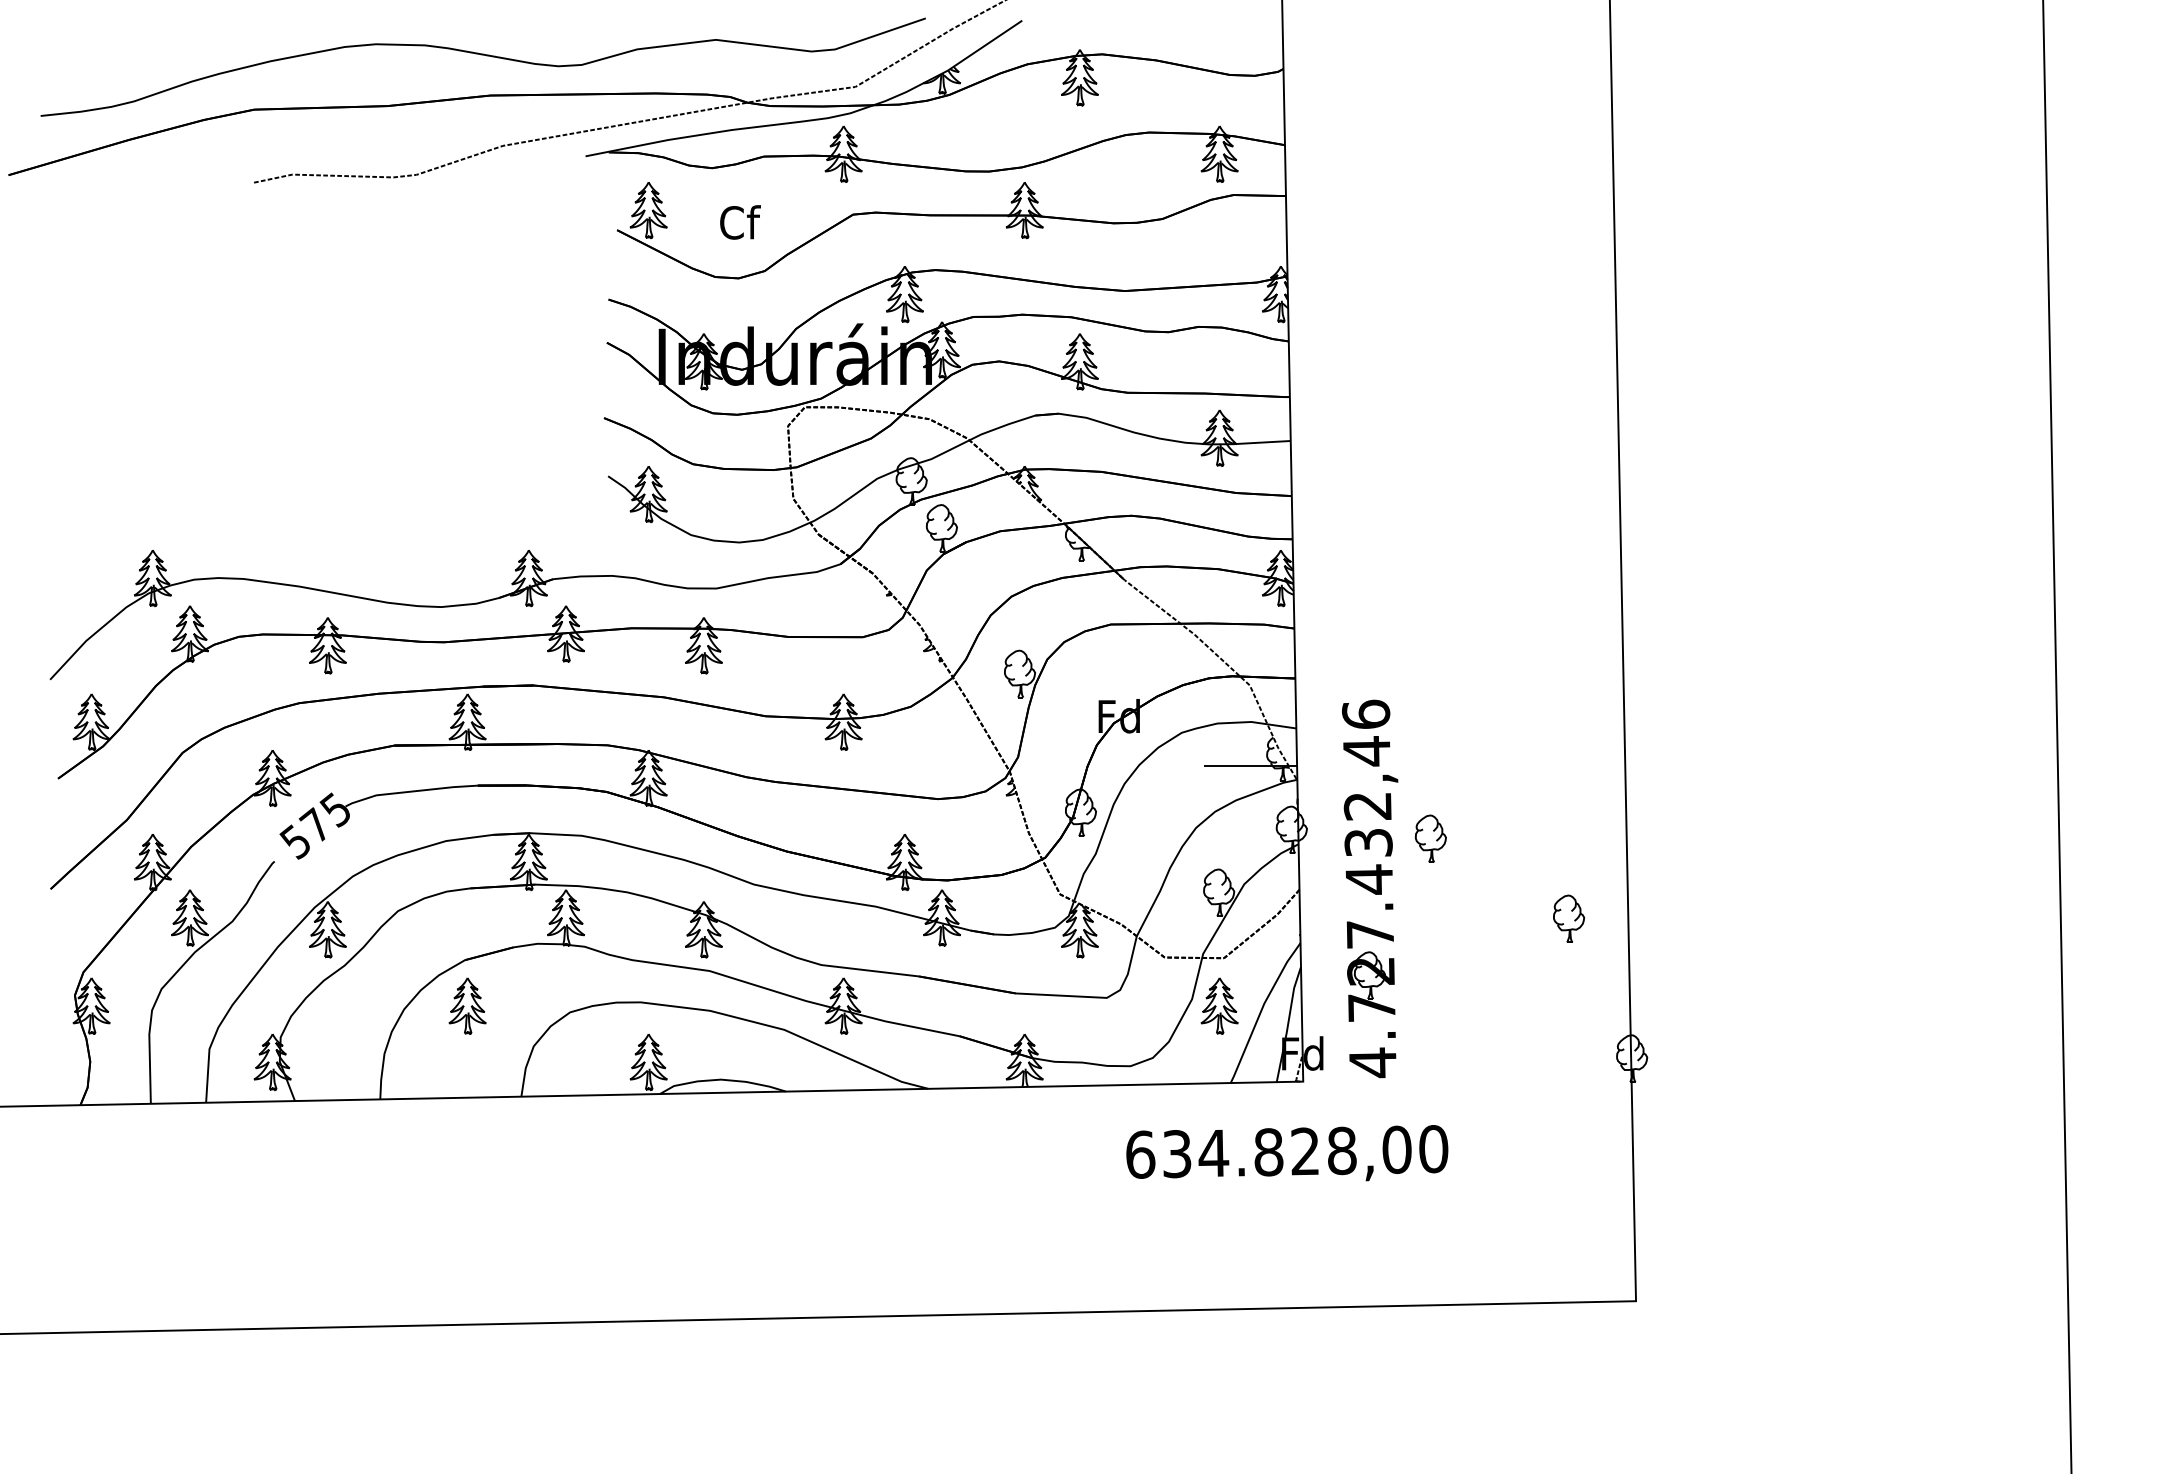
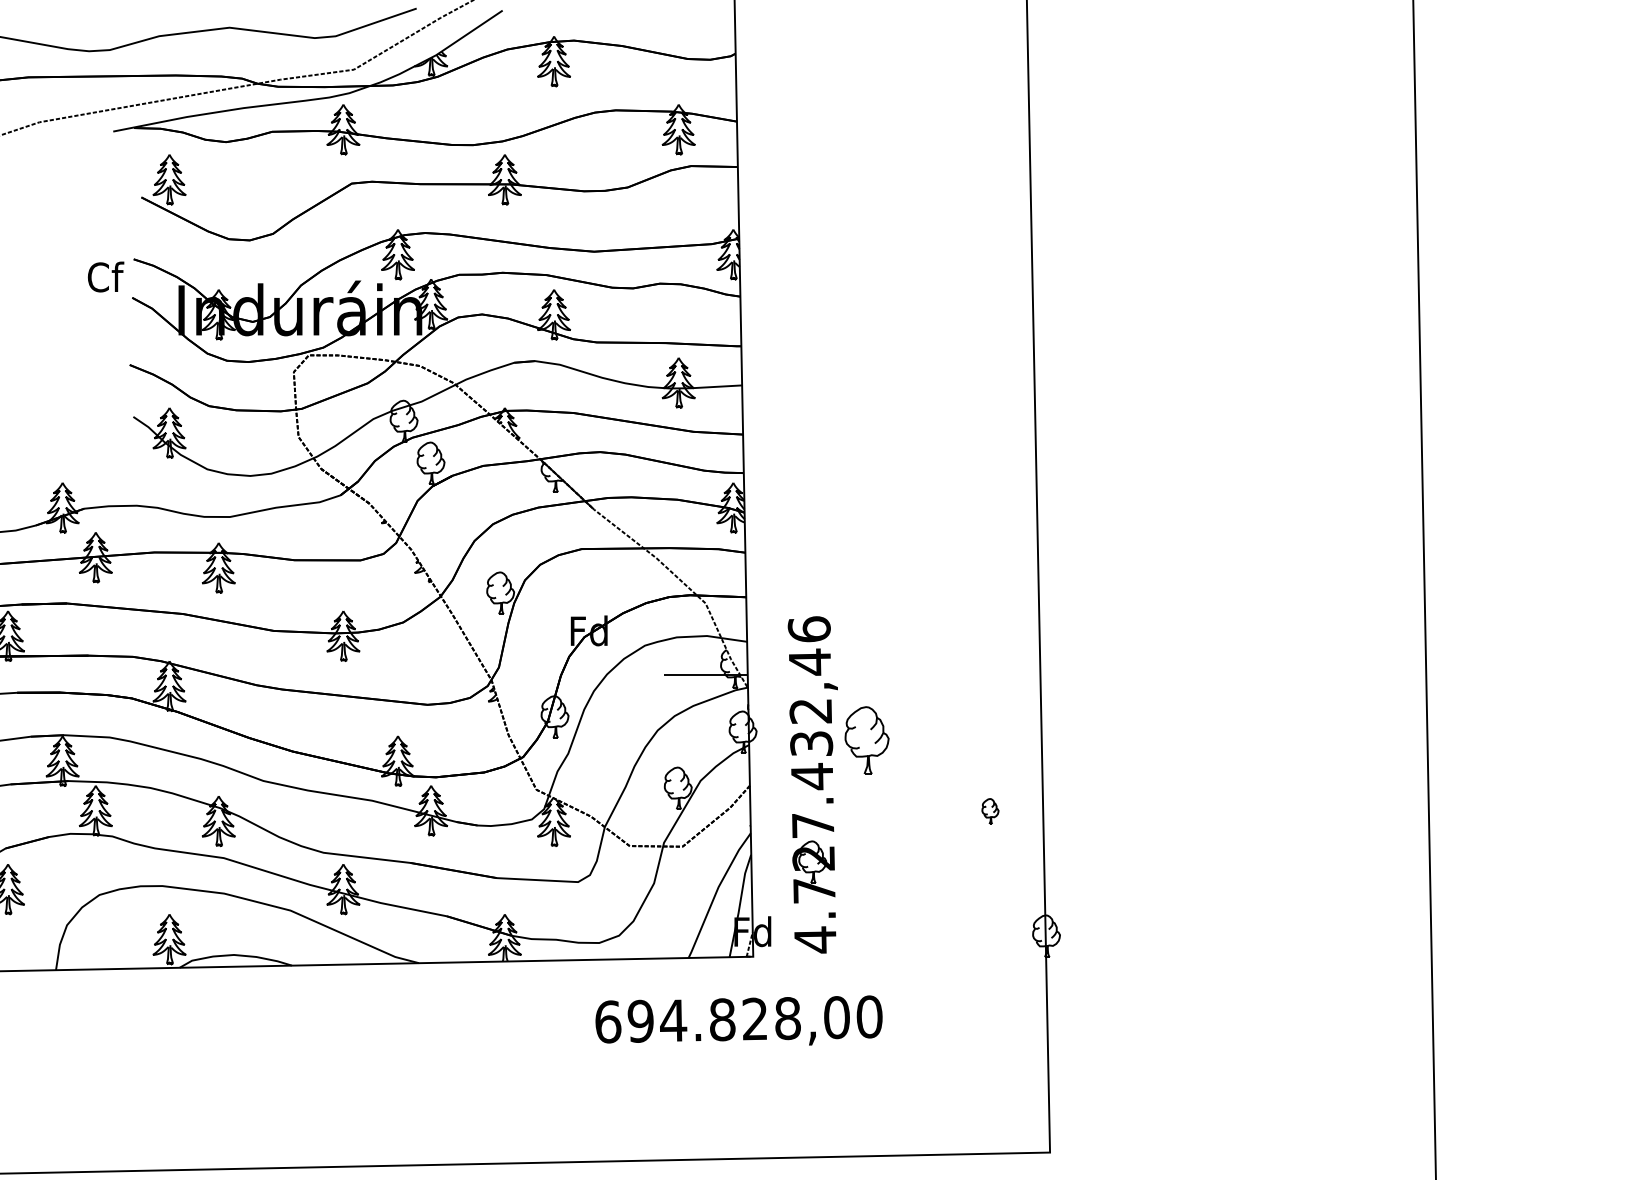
text: (740, 222) -> (106, 277), moved
part: (1430, 838) -> (866, 739), size x1.6
part: (1569, 918) -> (990, 811), size x0.6
part: (1219, 1005) -> (678, 888), removed
text: (1176, 1154) -> (640, 1021), 634.828,00 -> 694.828,00

